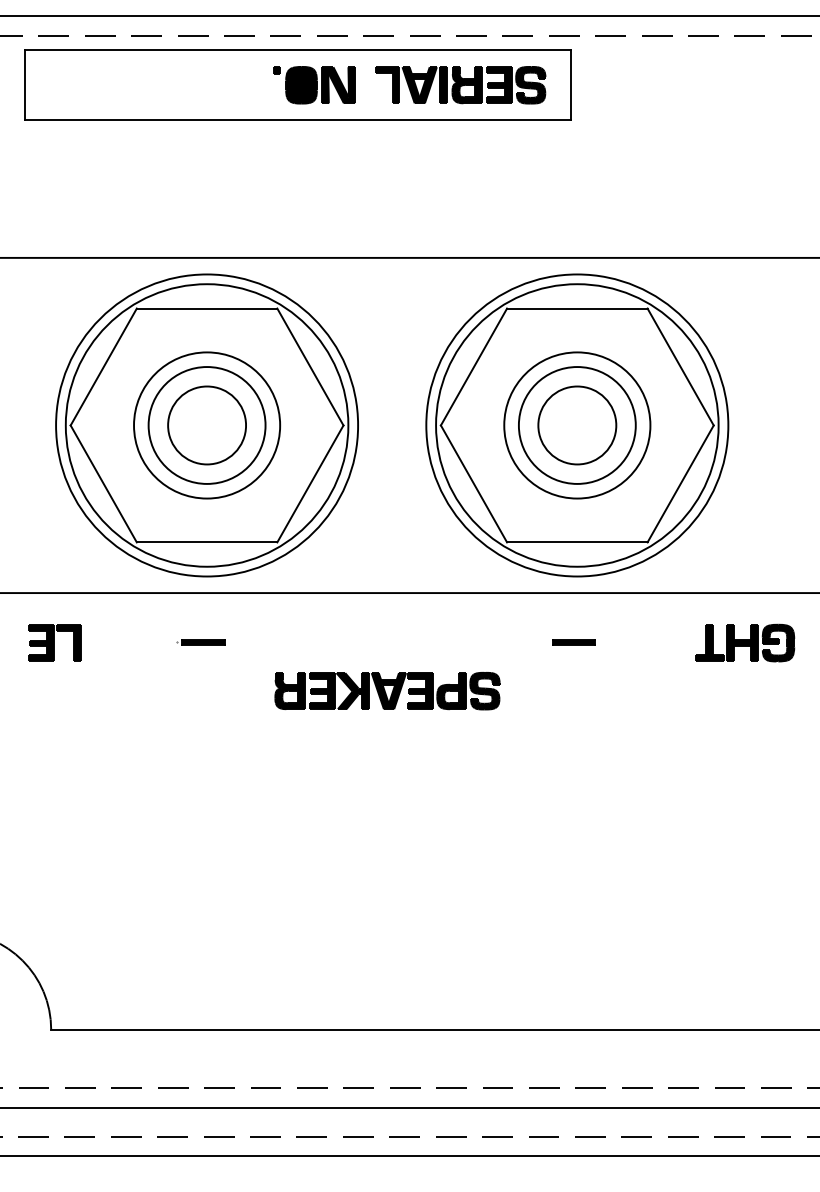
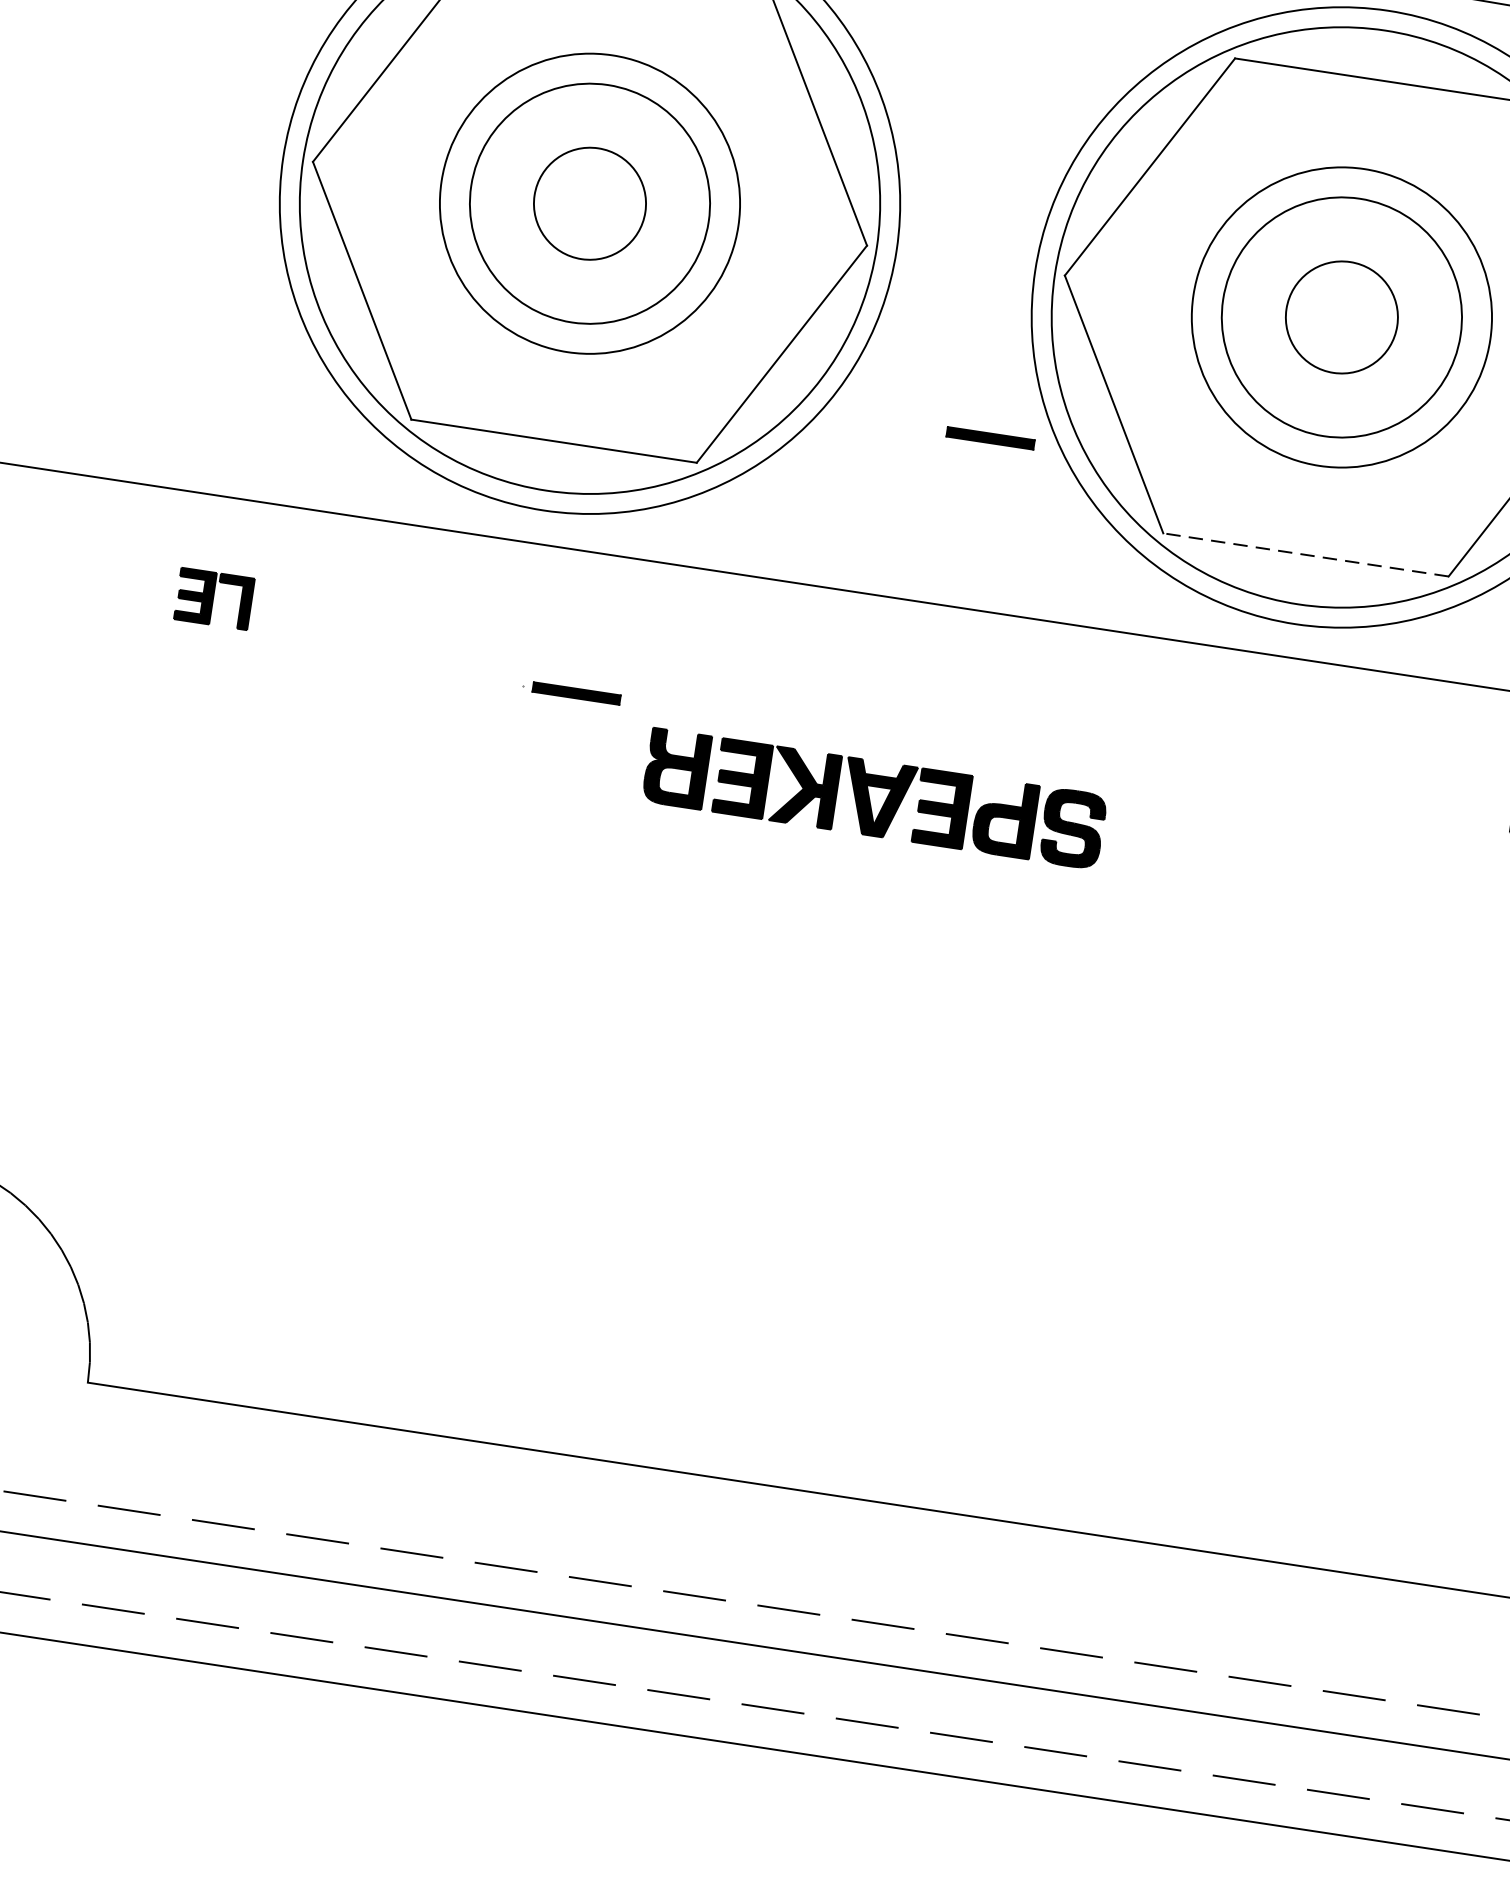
circle: (207, 425) -> (590, 203), size x0.7
circle: (577, 425) -> (1342, 317), size x0.7
line: (576, 542) -> (1304, 554), solid -> dashed
part: (54, 642) -> (213, 597), size x0.7
part: (200, 642) -> (570, 693), moved
part: (573, 642) -> (989, 438), moved

